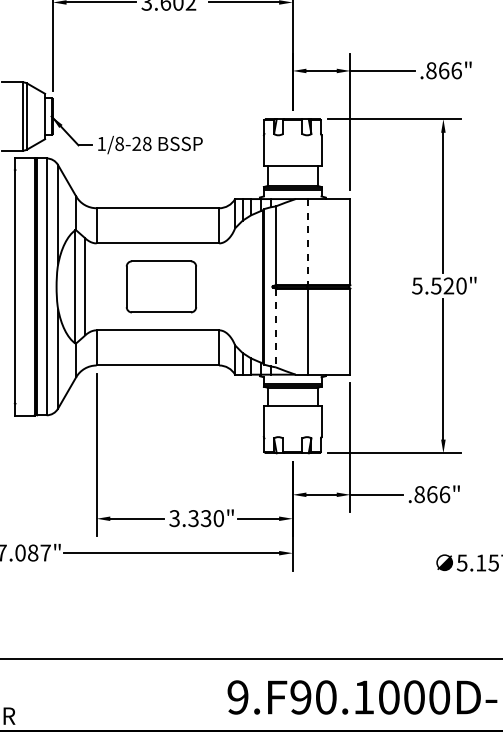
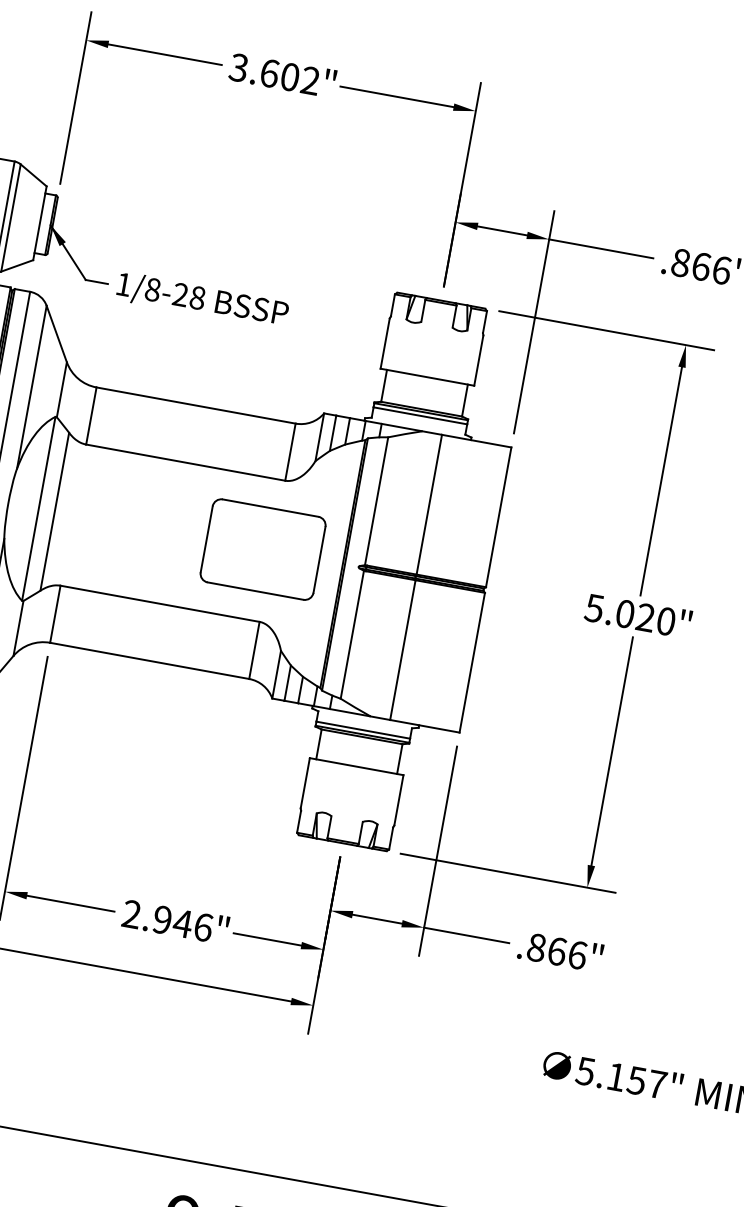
line: (307, 242) -> (428, 505), dashed -> solid
text: (436, 285) -> (625, 613), 5.520" -> 5.020"
part: (160, 286) -> (261, 548), moved
line: (275, 328) -> (351, 635), dashed -> solid
text: (196, 518) -> (167, 920), 3.330" -> 2.946"

